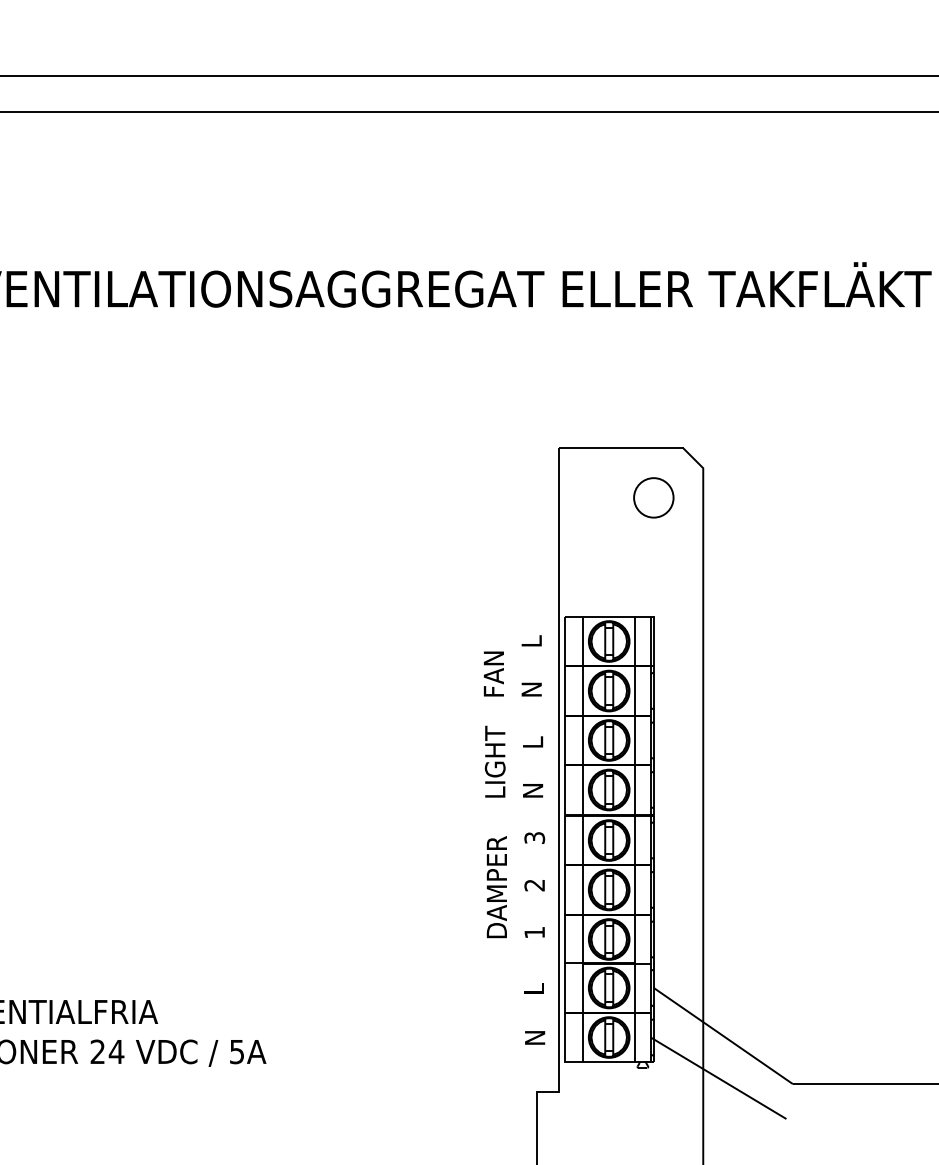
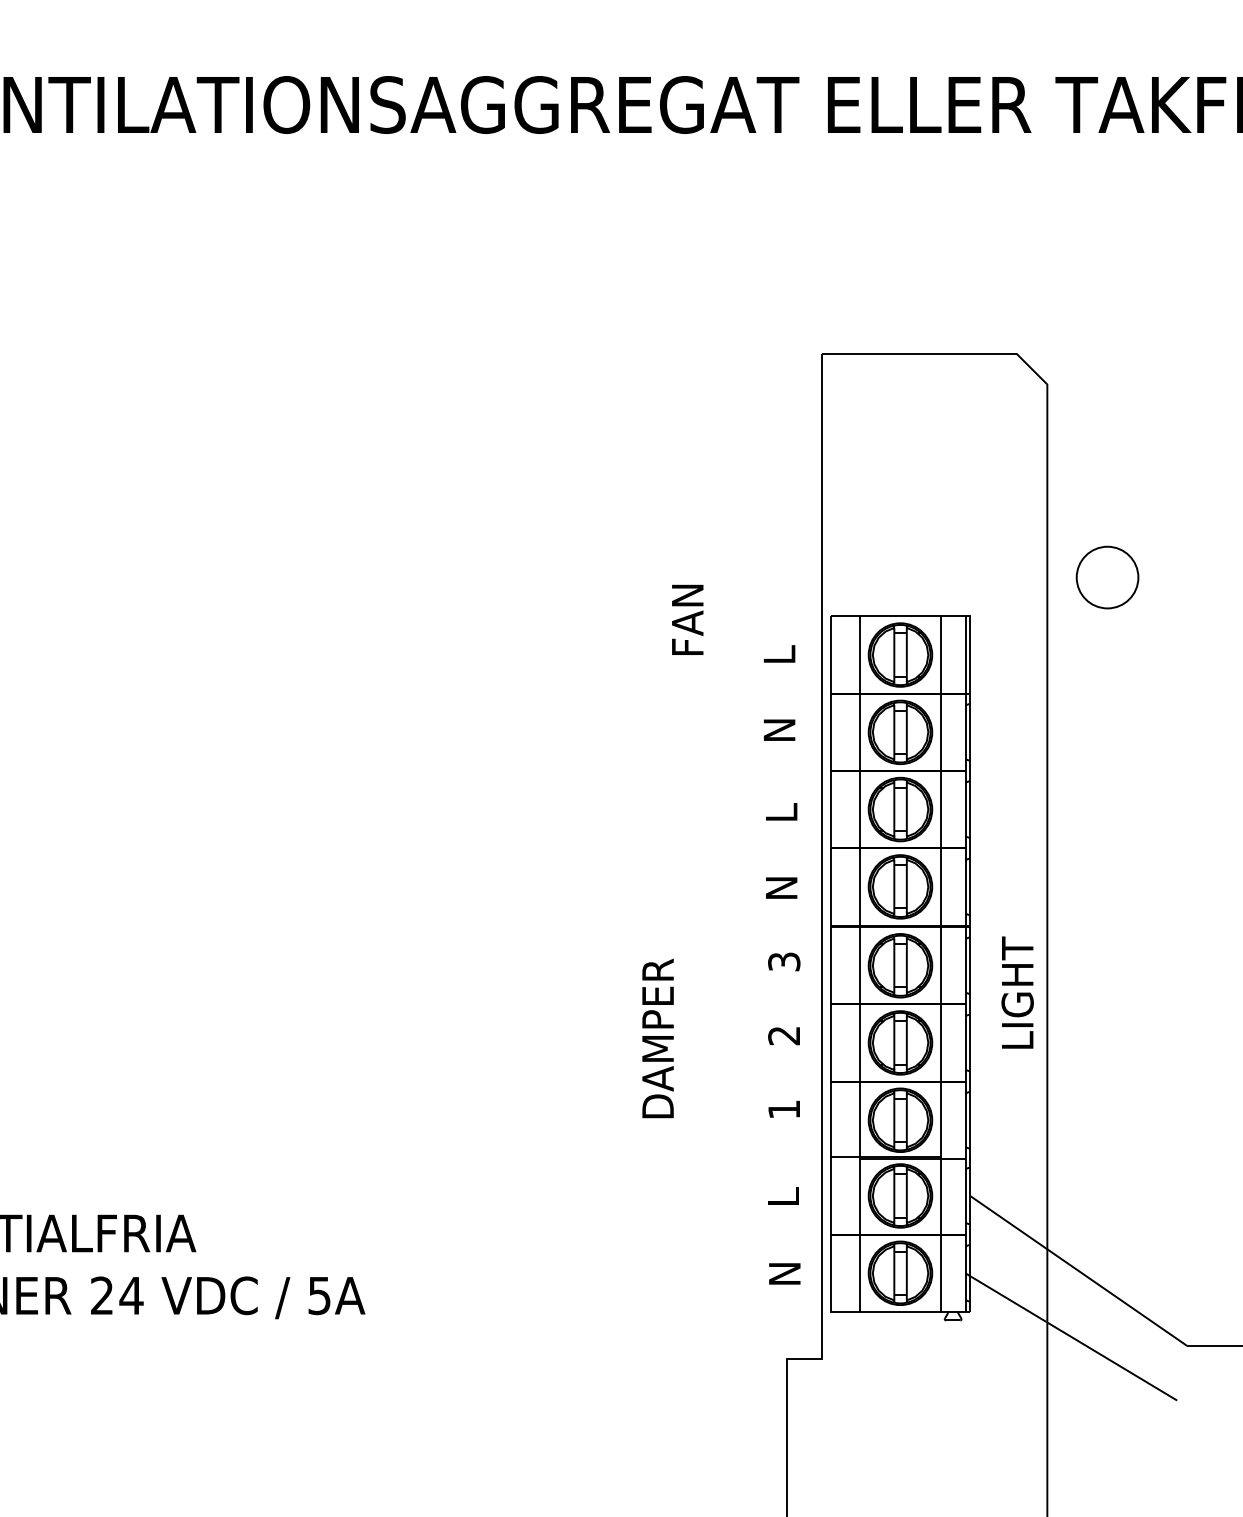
circle: (653, 497) -> (1107, 576), moved
text: (493, 673) -> (687, 619), moved
text: (494, 761) -> (1016, 992), moved
text: (496, 887) -> (657, 1039), moved

